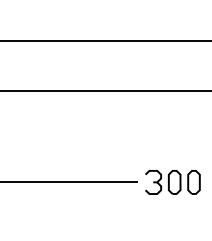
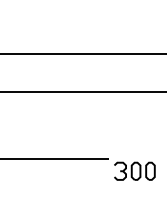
part: (172, 181) -> (134, 170), moved

